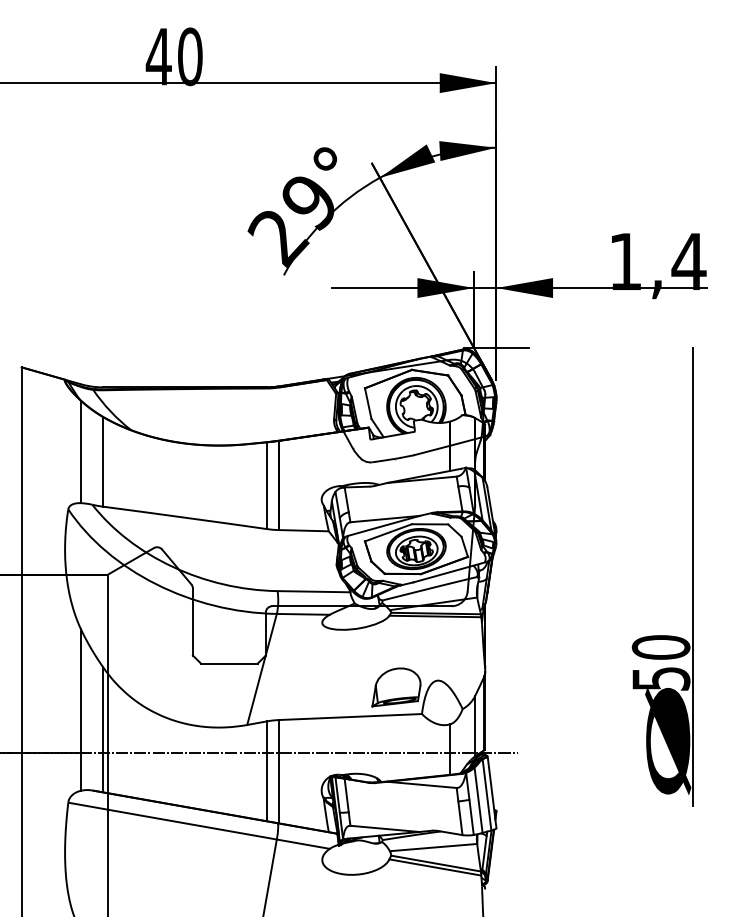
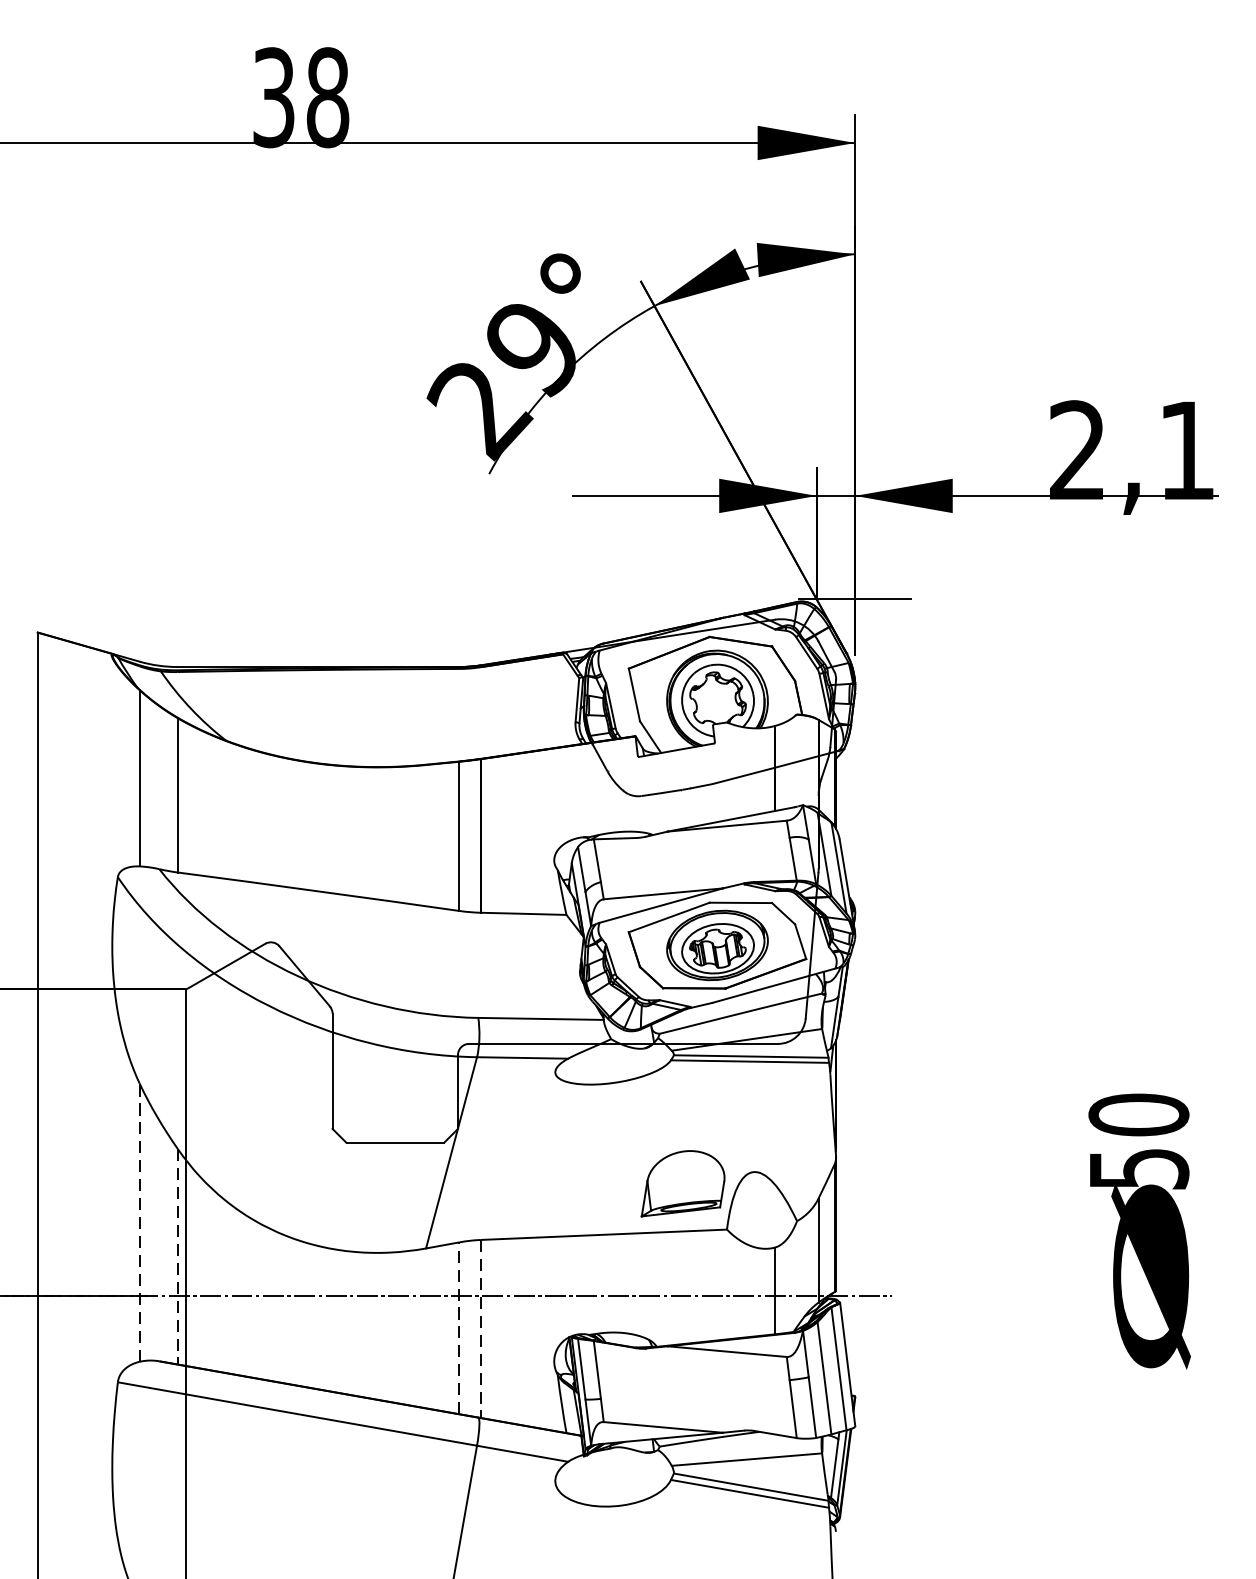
text: (173, 56) -> (299, 97), 40 -> 38
text: (657, 260) -> (1132, 448), 1,4 -> 2,1
line: (692, 577) -> (1192, 994), removed
line: (80, 709) -> (138, 1221), solid -> dashed
line: (103, 729) -> (178, 1256), solid -> dashed
line: (266, 771) -> (459, 1328), solid -> dashed
line: (279, 771) -> (481, 1328), solid -> dashed

